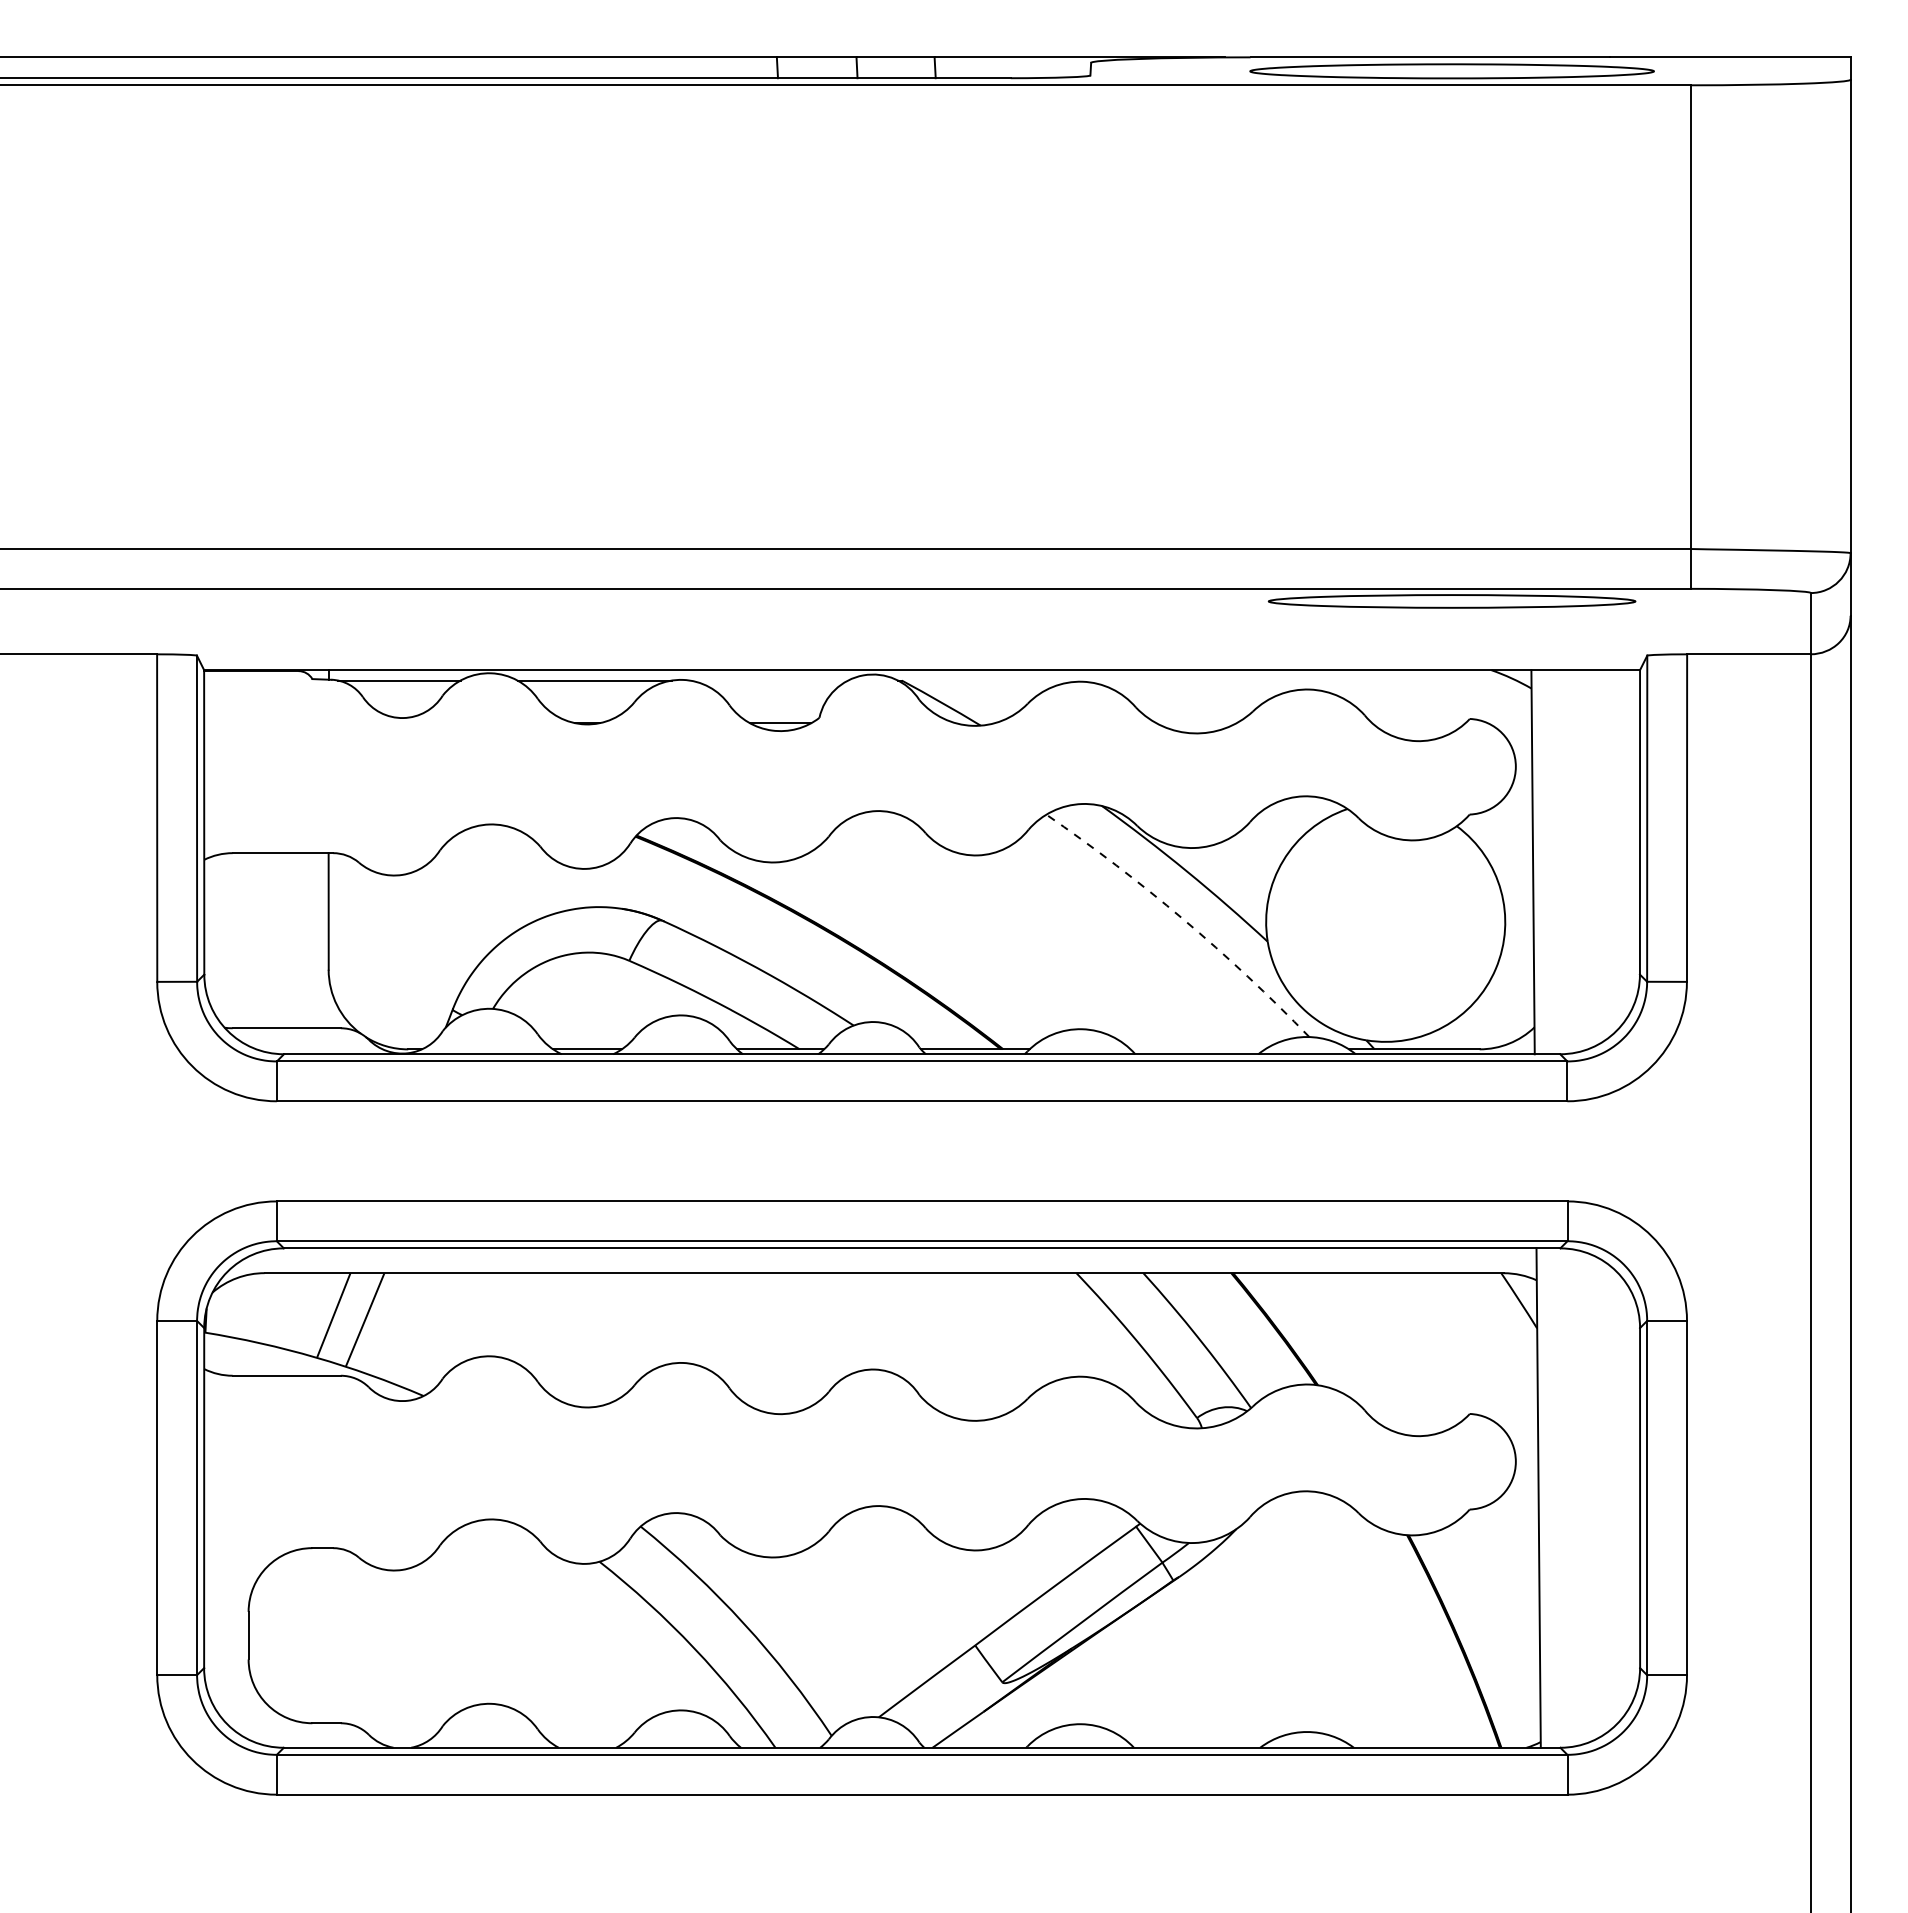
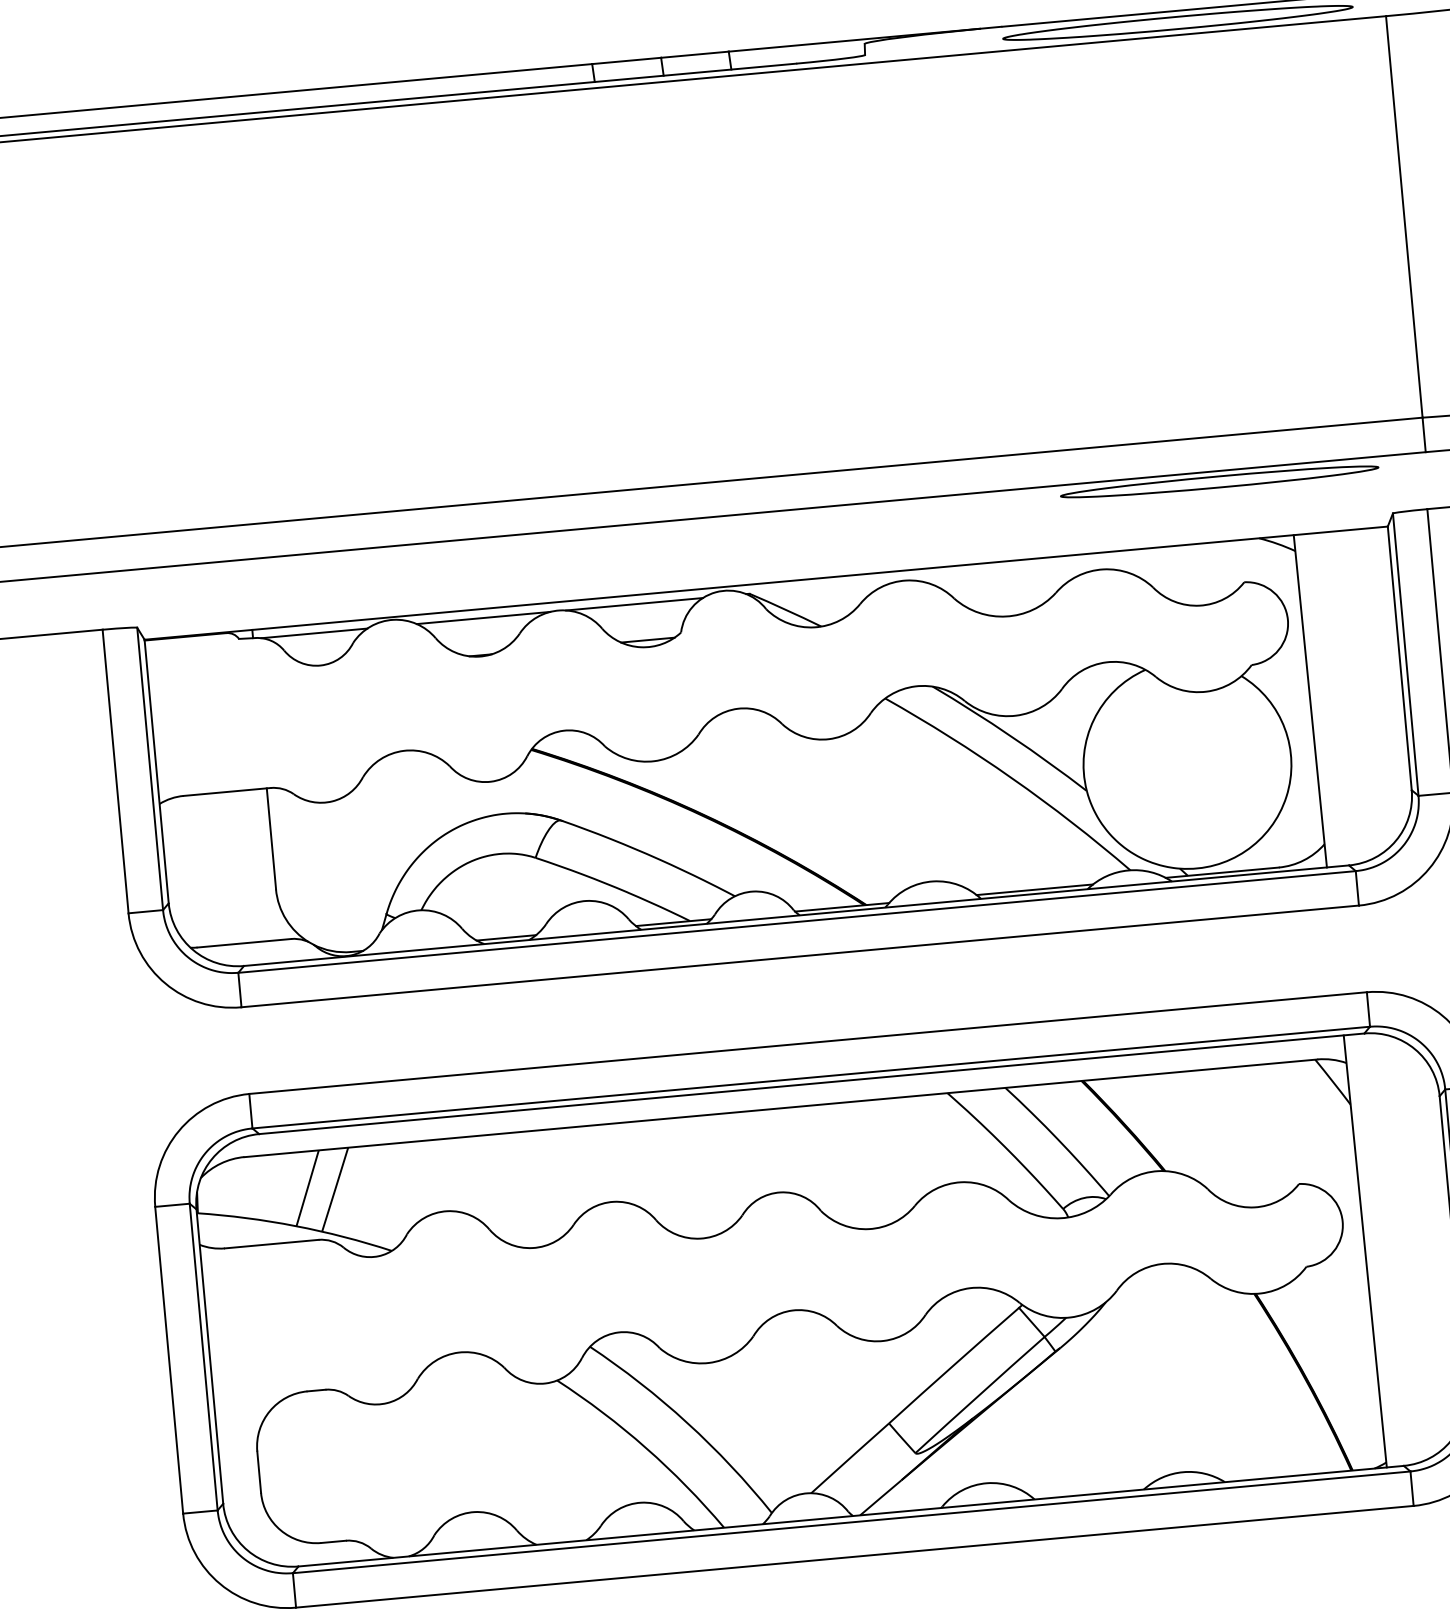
line: (769, 680) -> (634, 604), added
arc: (1183, 919) -> (1012, 778), dashed -> solid
line: (1197, 1049) -> (1034, 889), added

